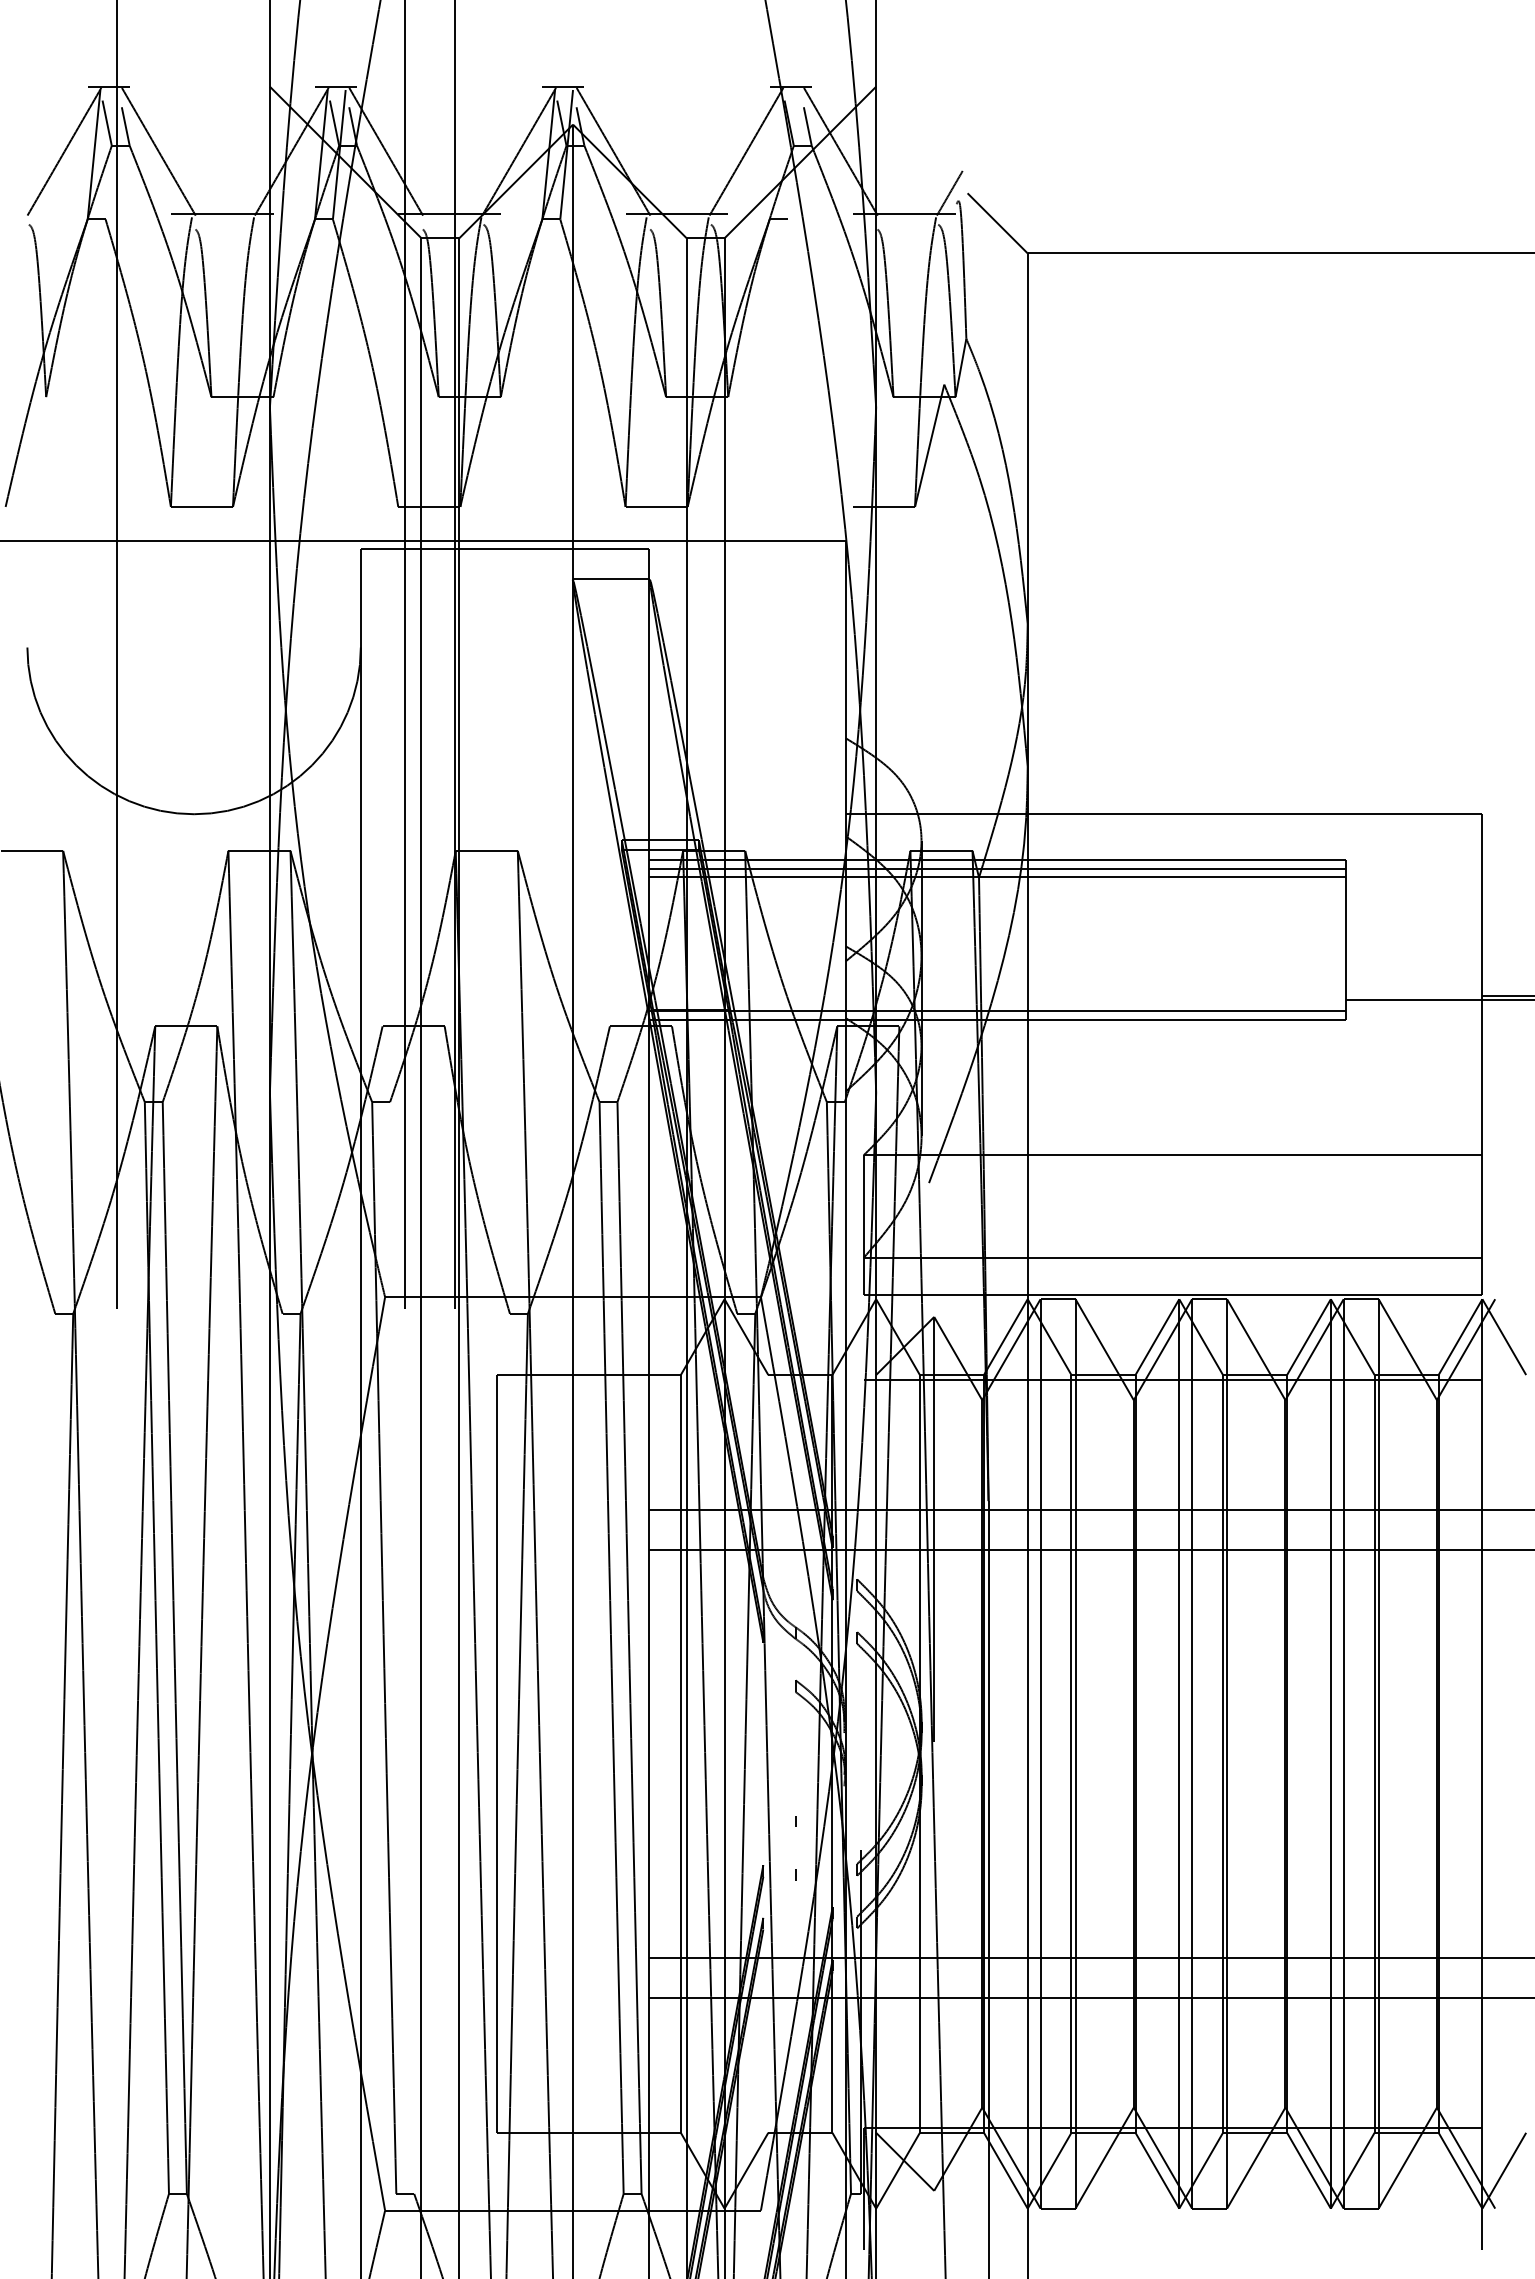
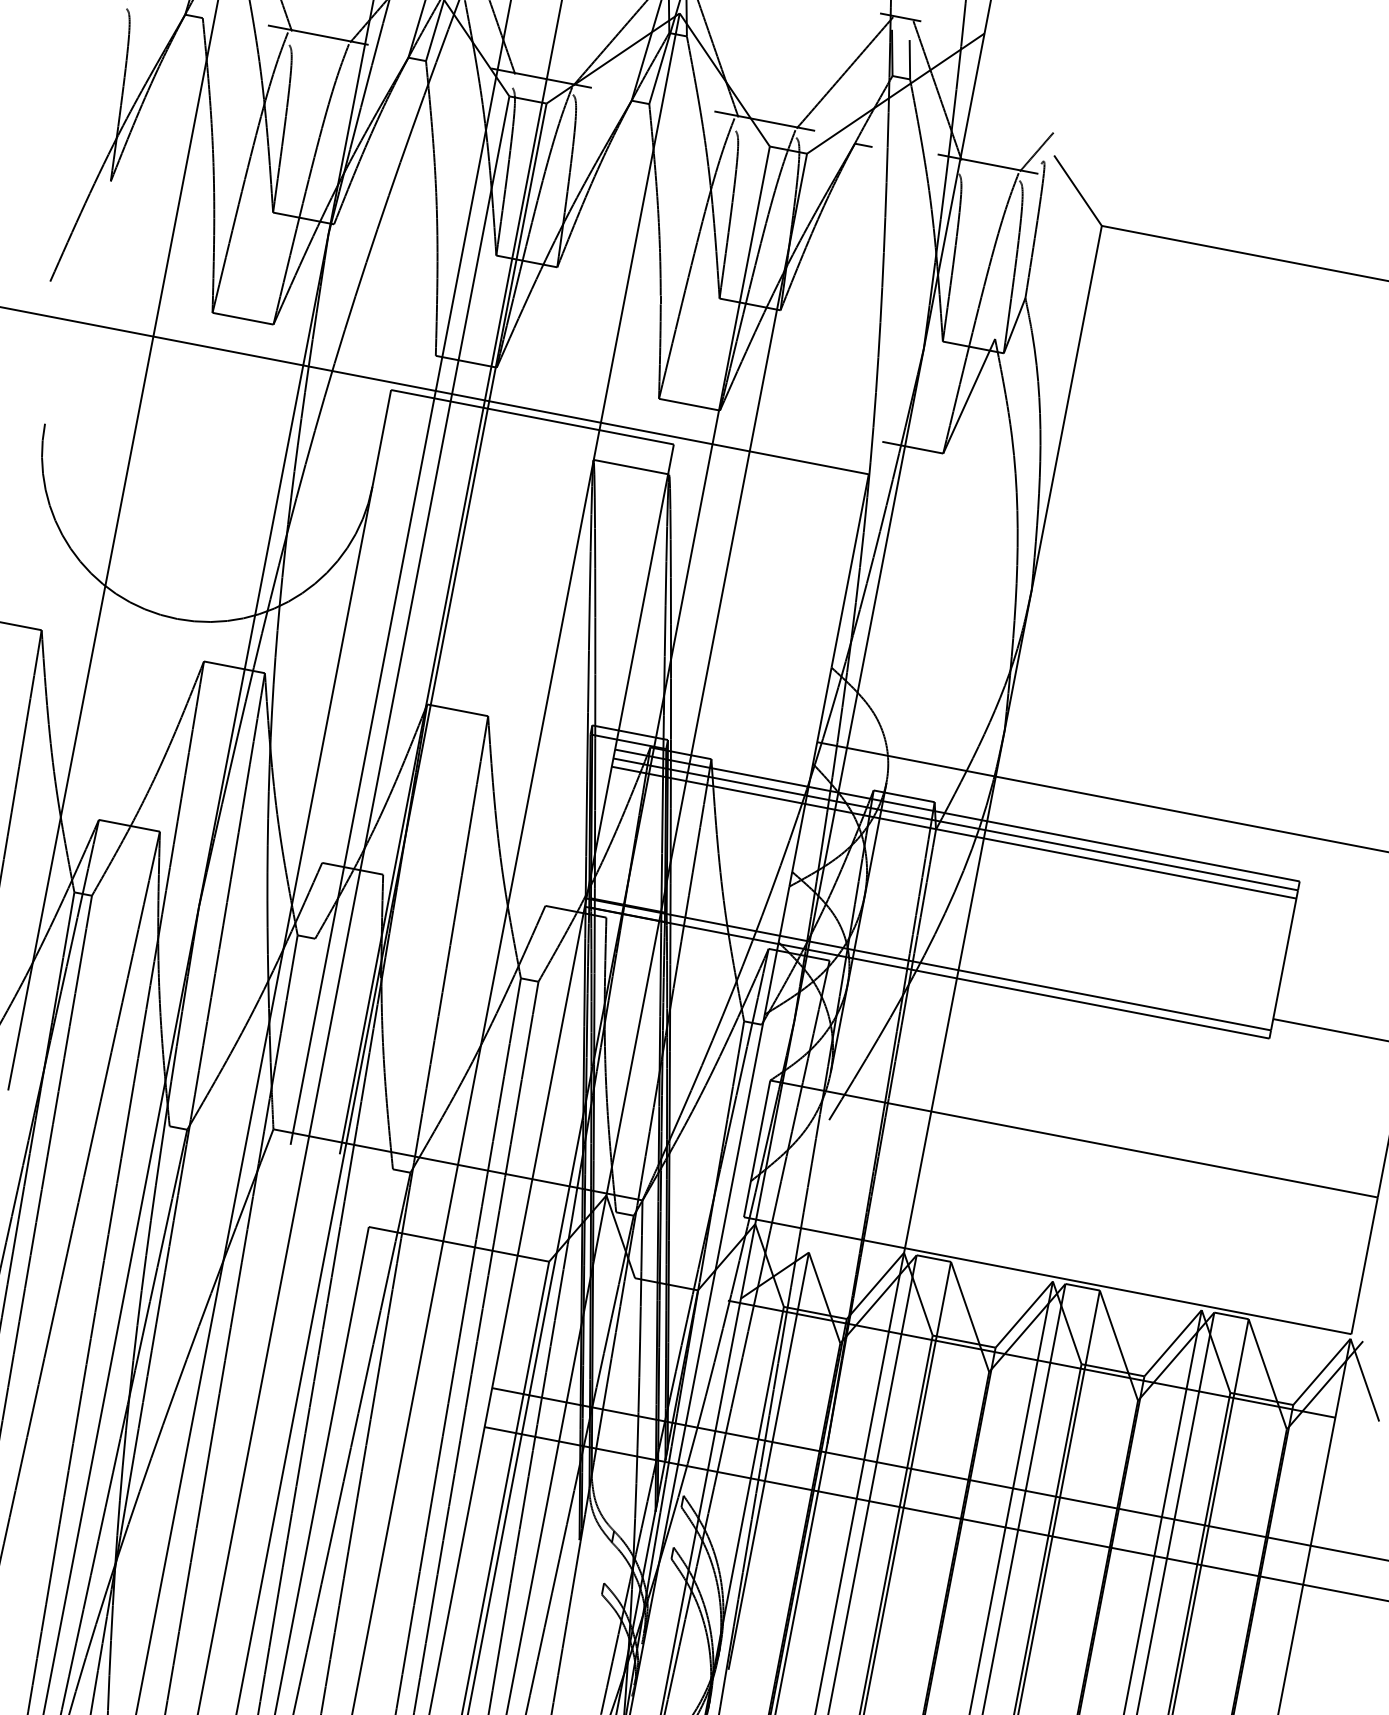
line: (1172, 1257) -> (1054, 1239), removed

